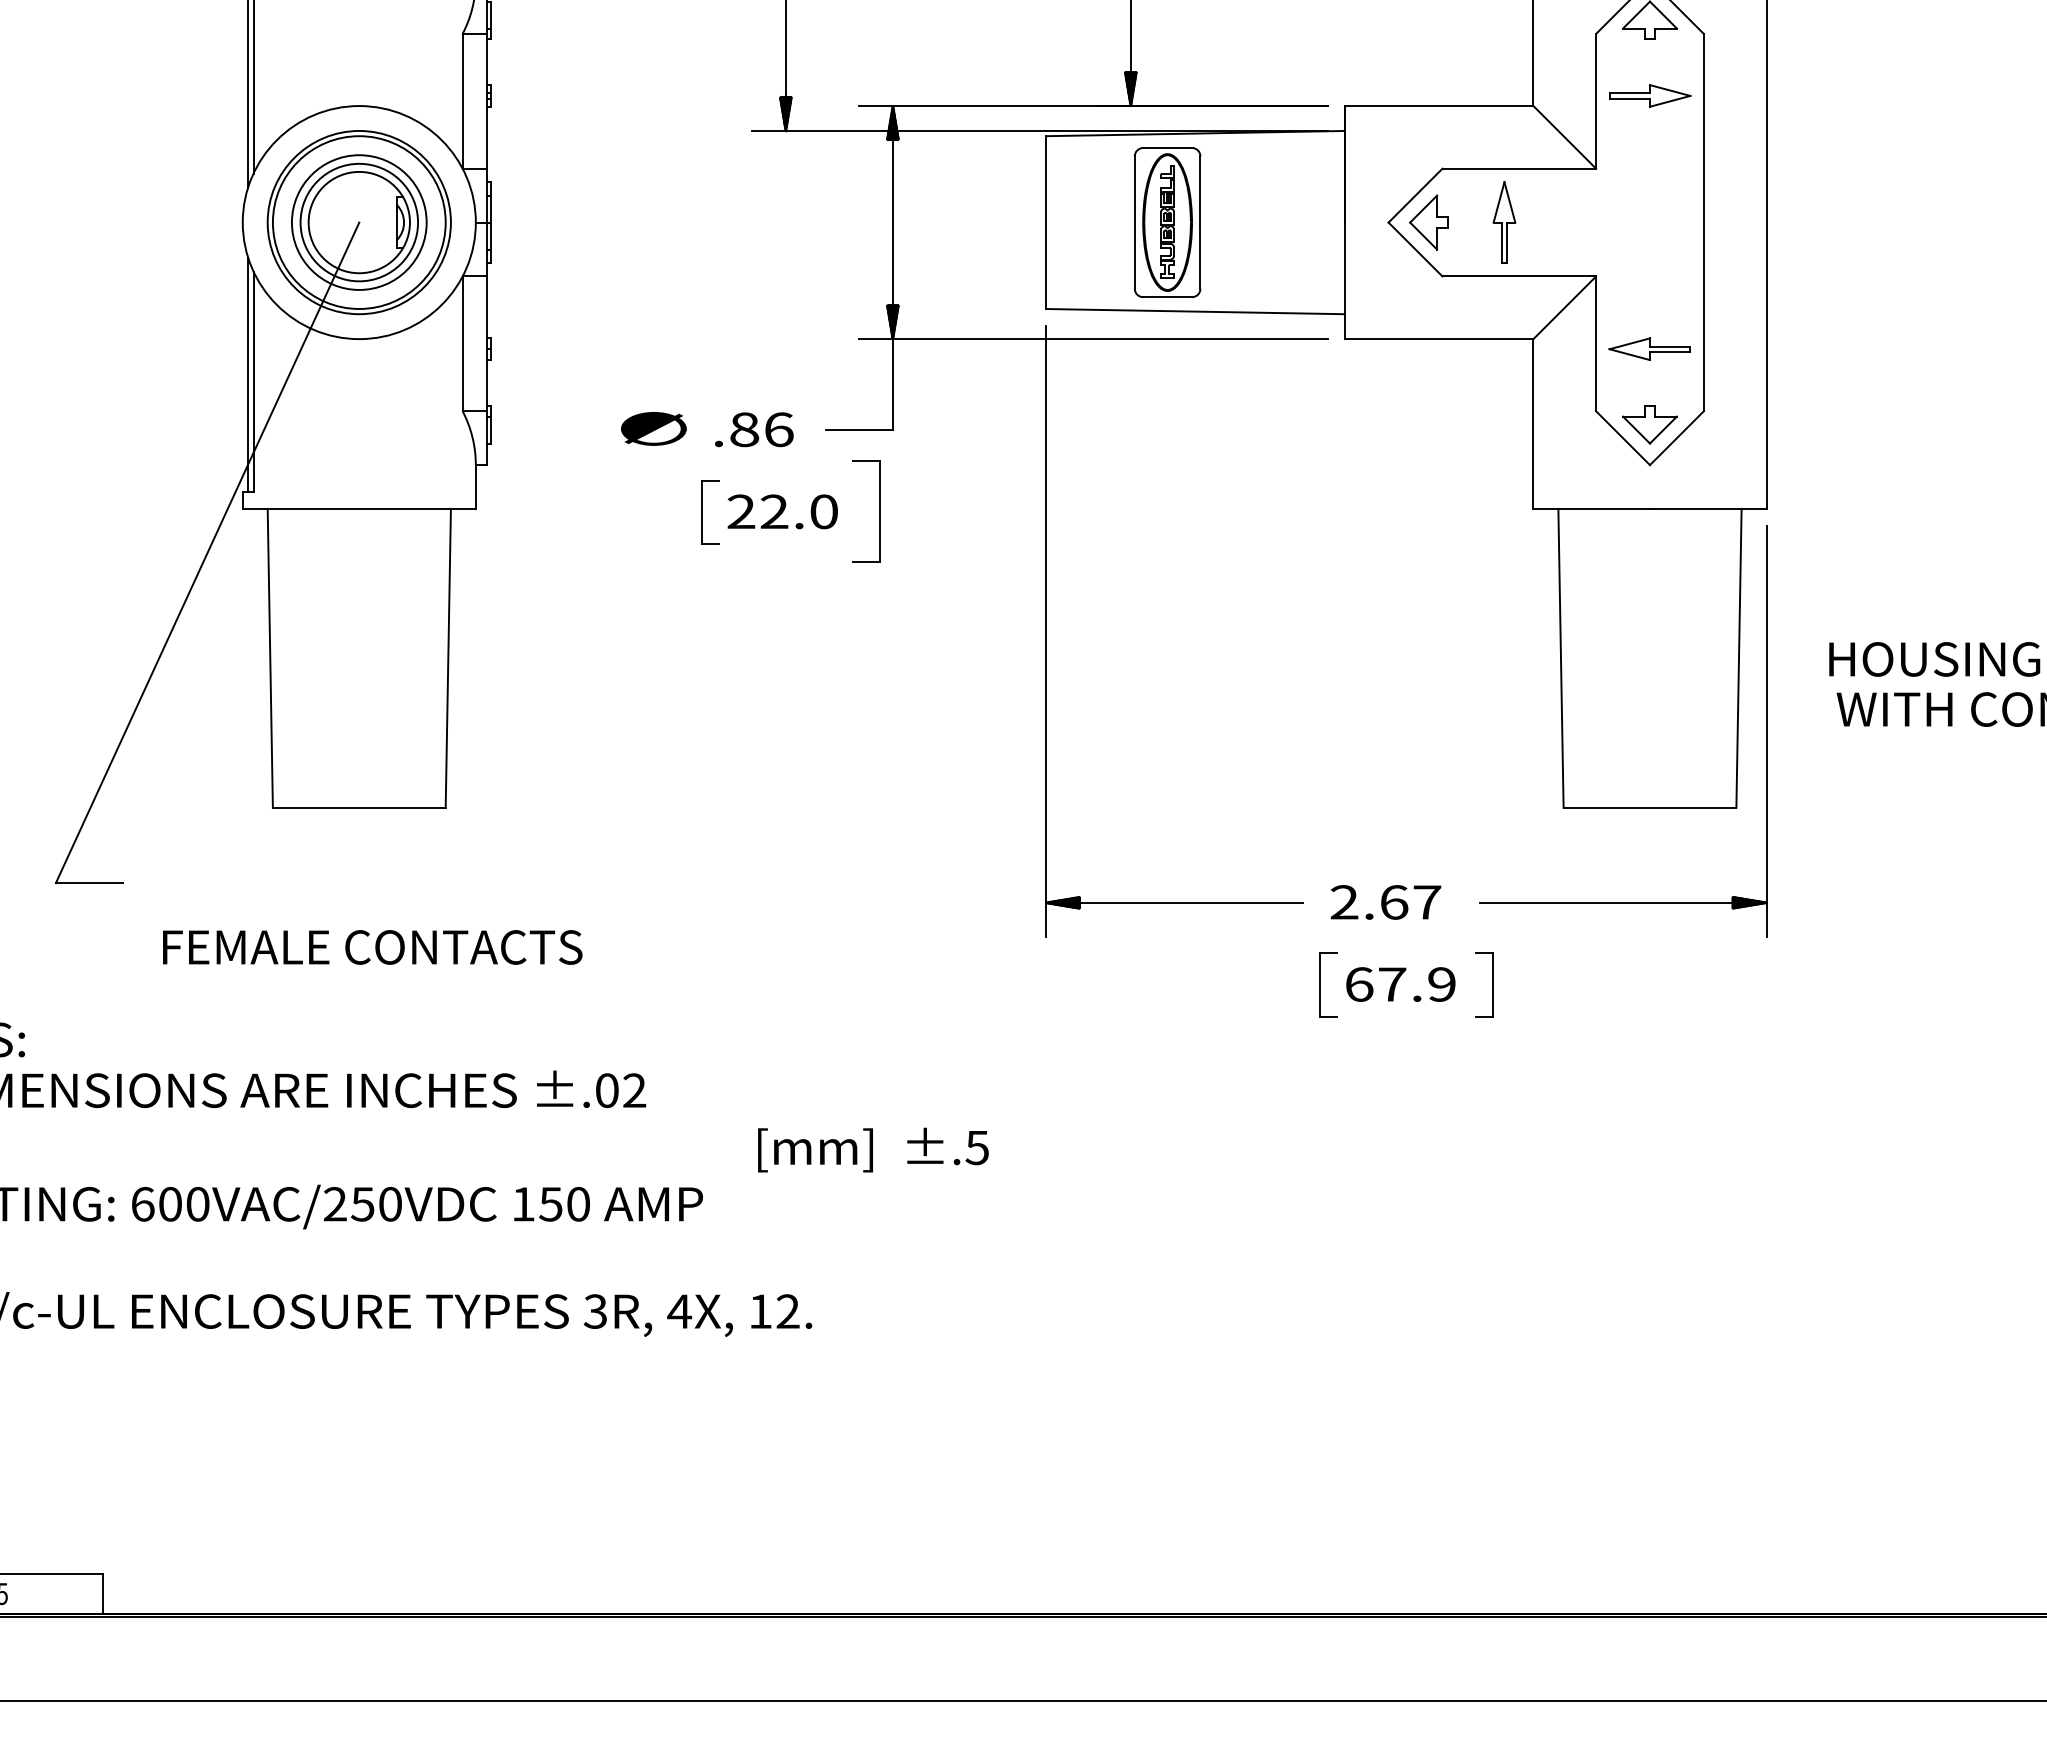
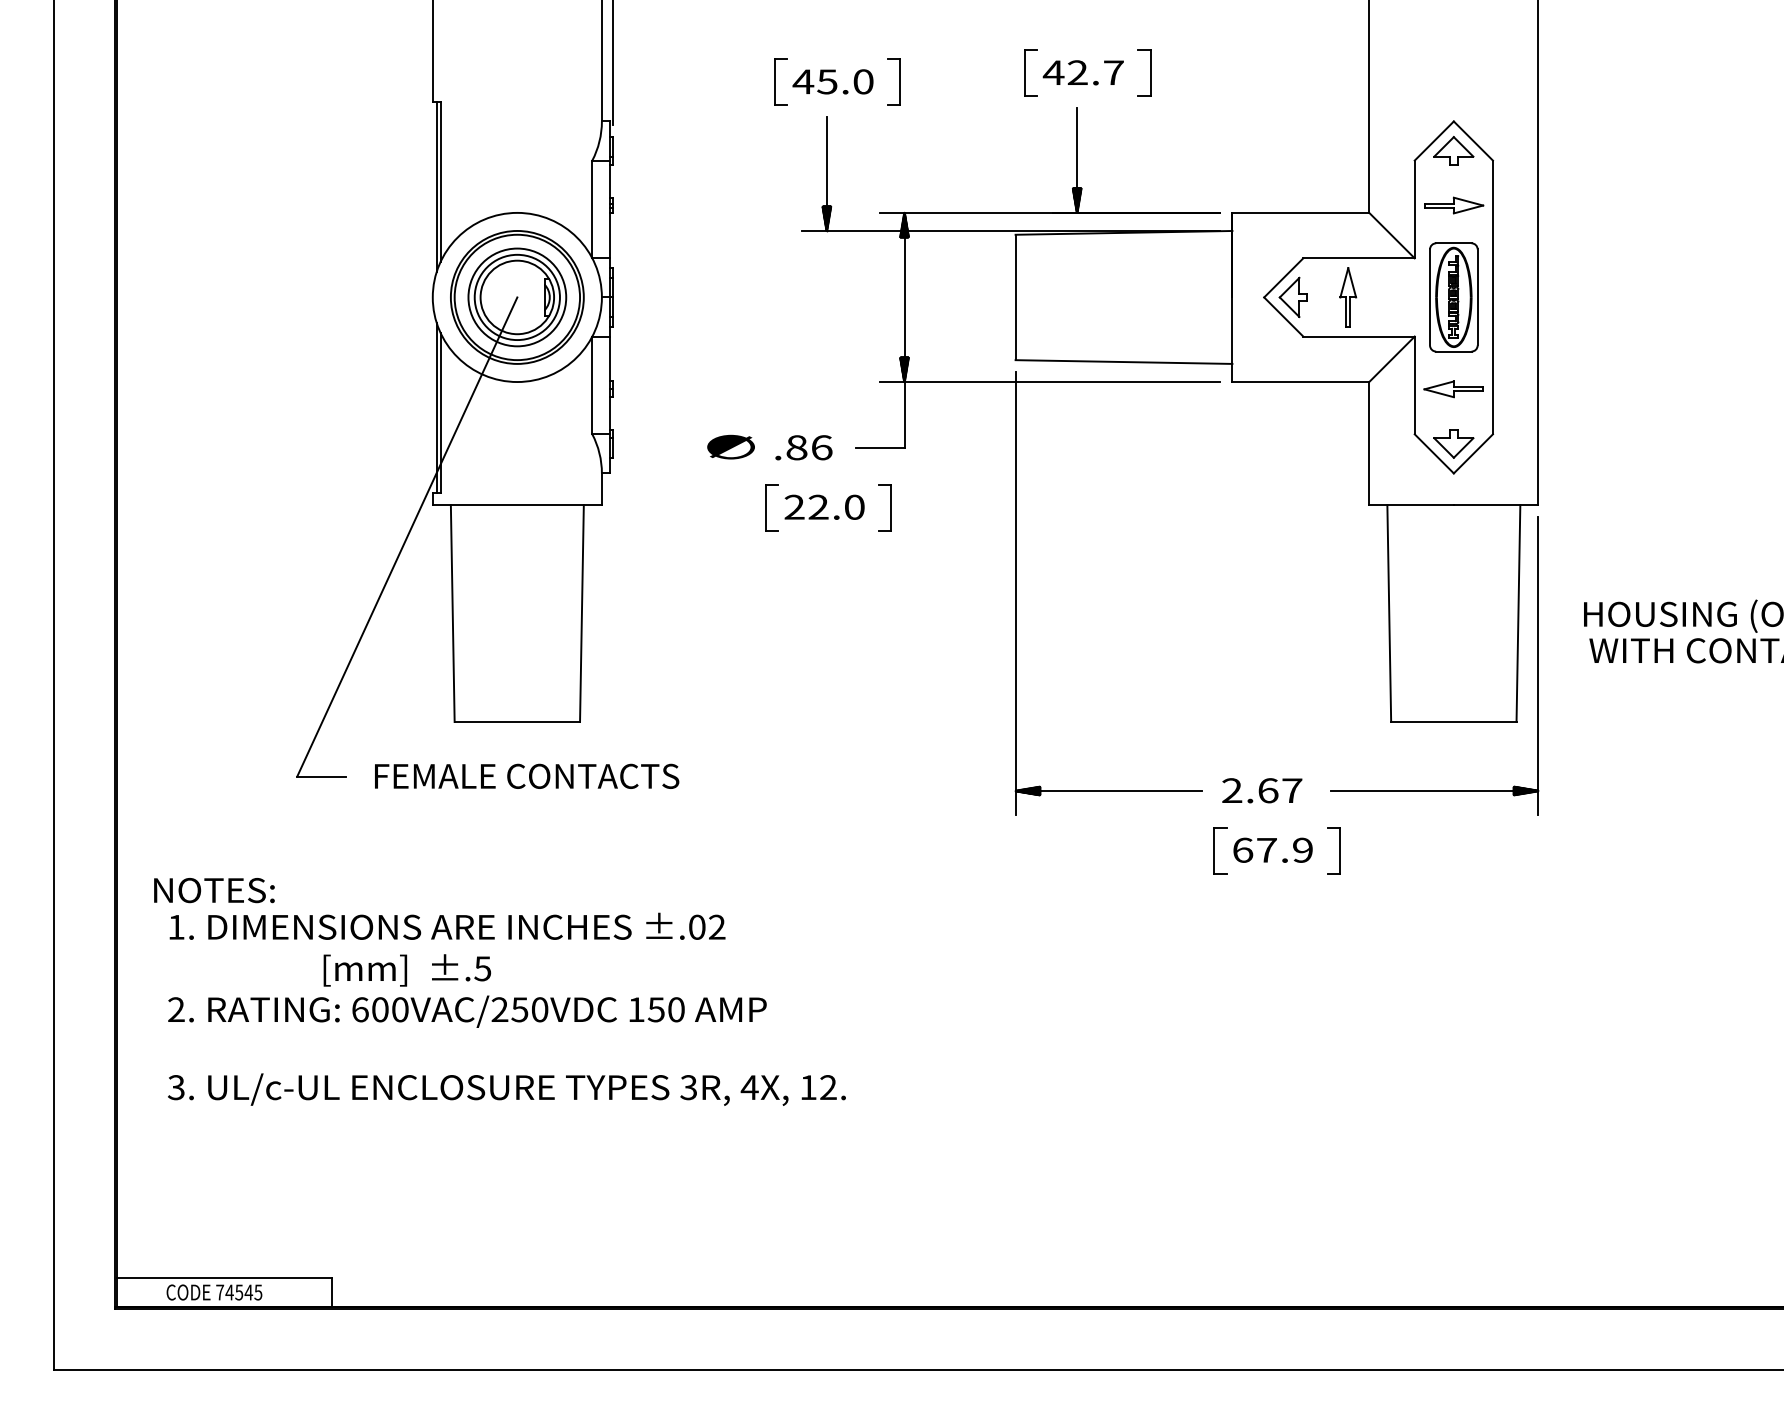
part: (1167, 222) -> (1453, 297), moved
part: (865, 512) -> (884, 507), size x0.62
text: (373, 946) -> (527, 775), moved
text: (873, 1150) -> (407, 970), moved

